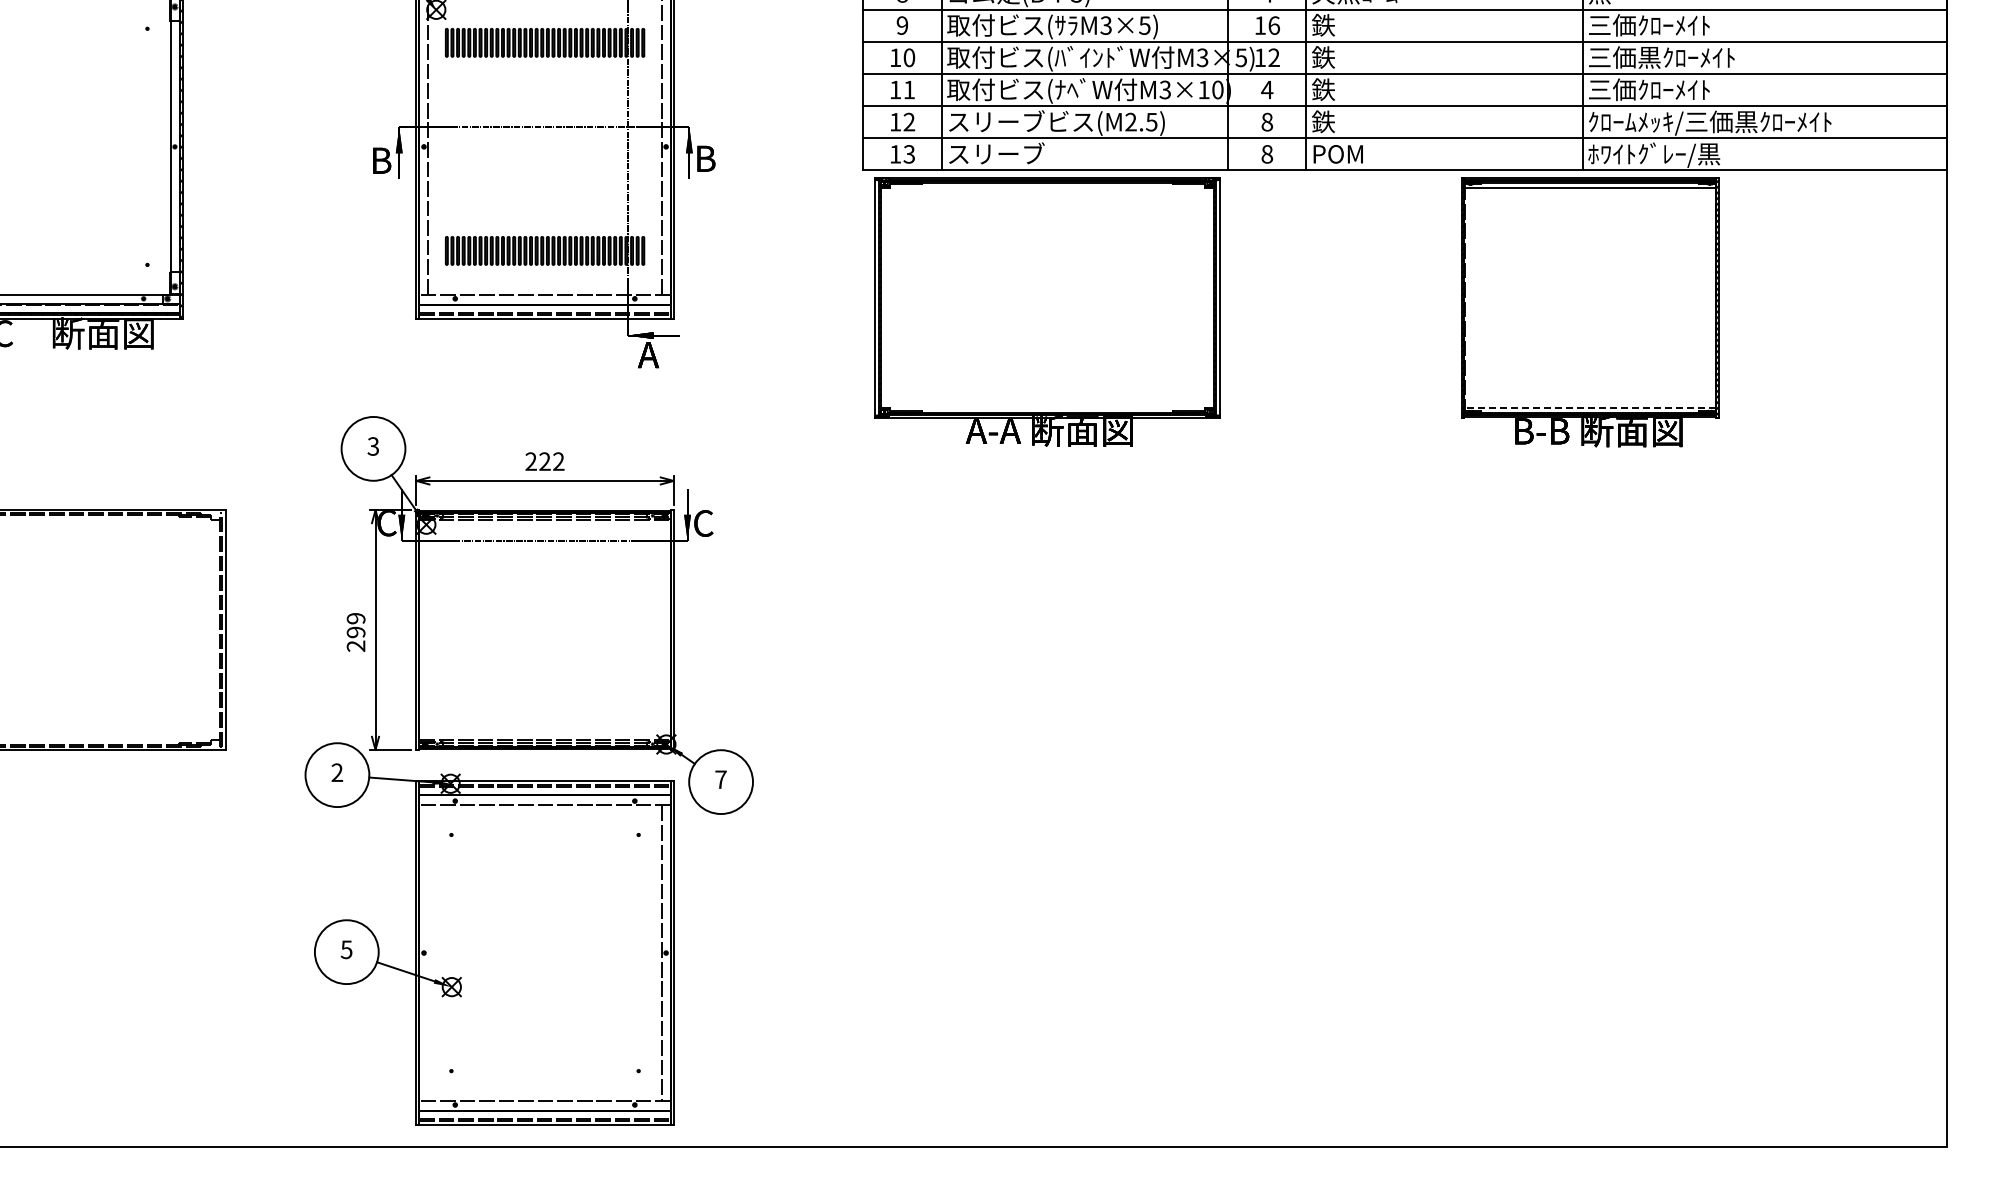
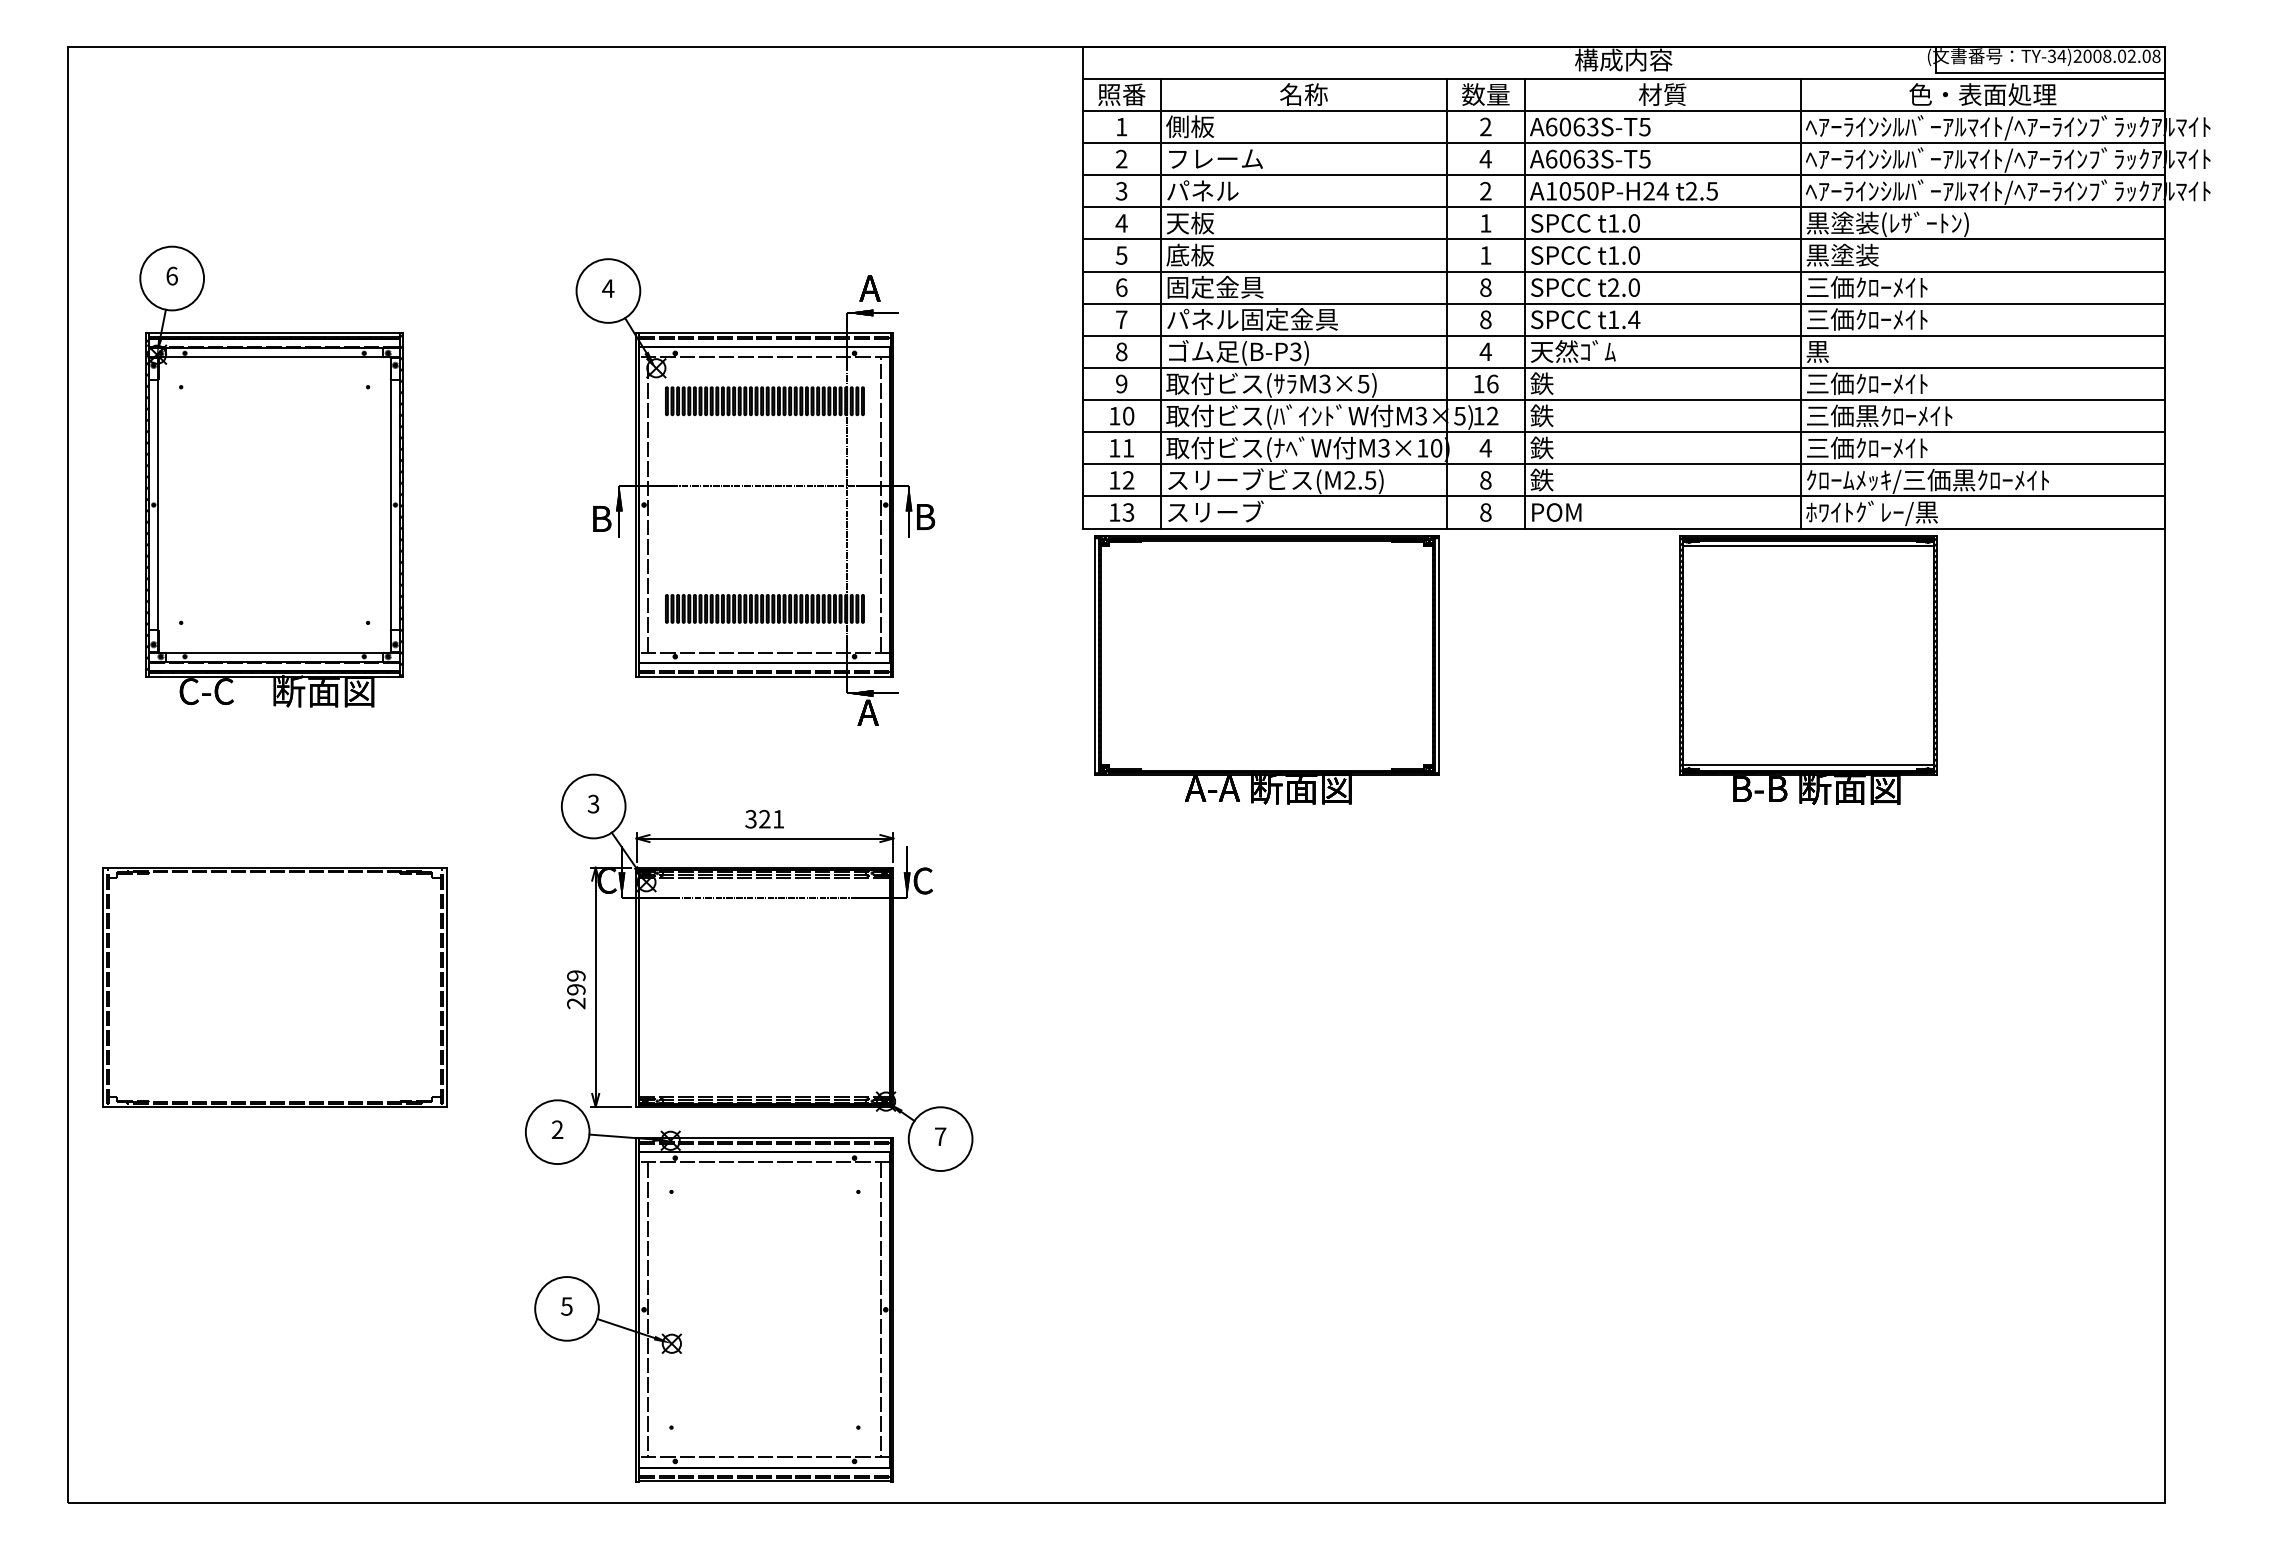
line: (1590, 407) -> (1808, 765), dashed -> solid
text: (544, 460) -> (764, 818), 222 -> 321
line: (428, 952) -> (648, 1309), added

